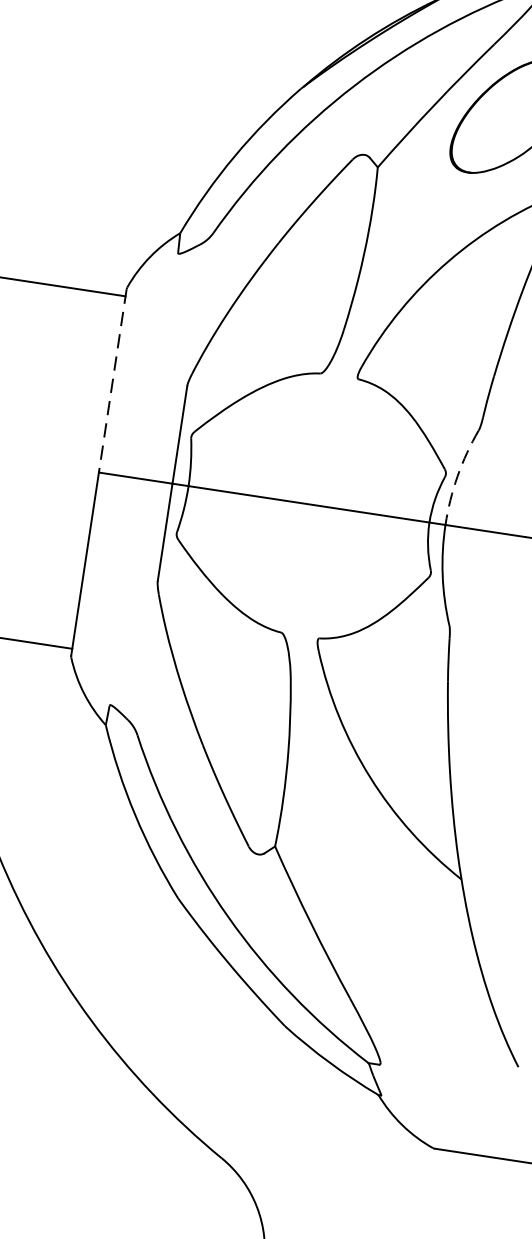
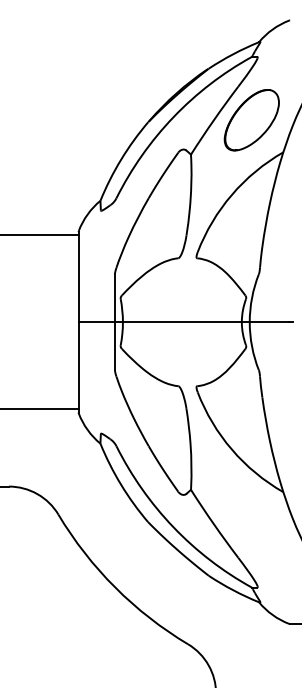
line: (112, 381) -> (78, 277), dashed -> solid
arc: (458, 475) -> (252, 297), dashed -> solid

